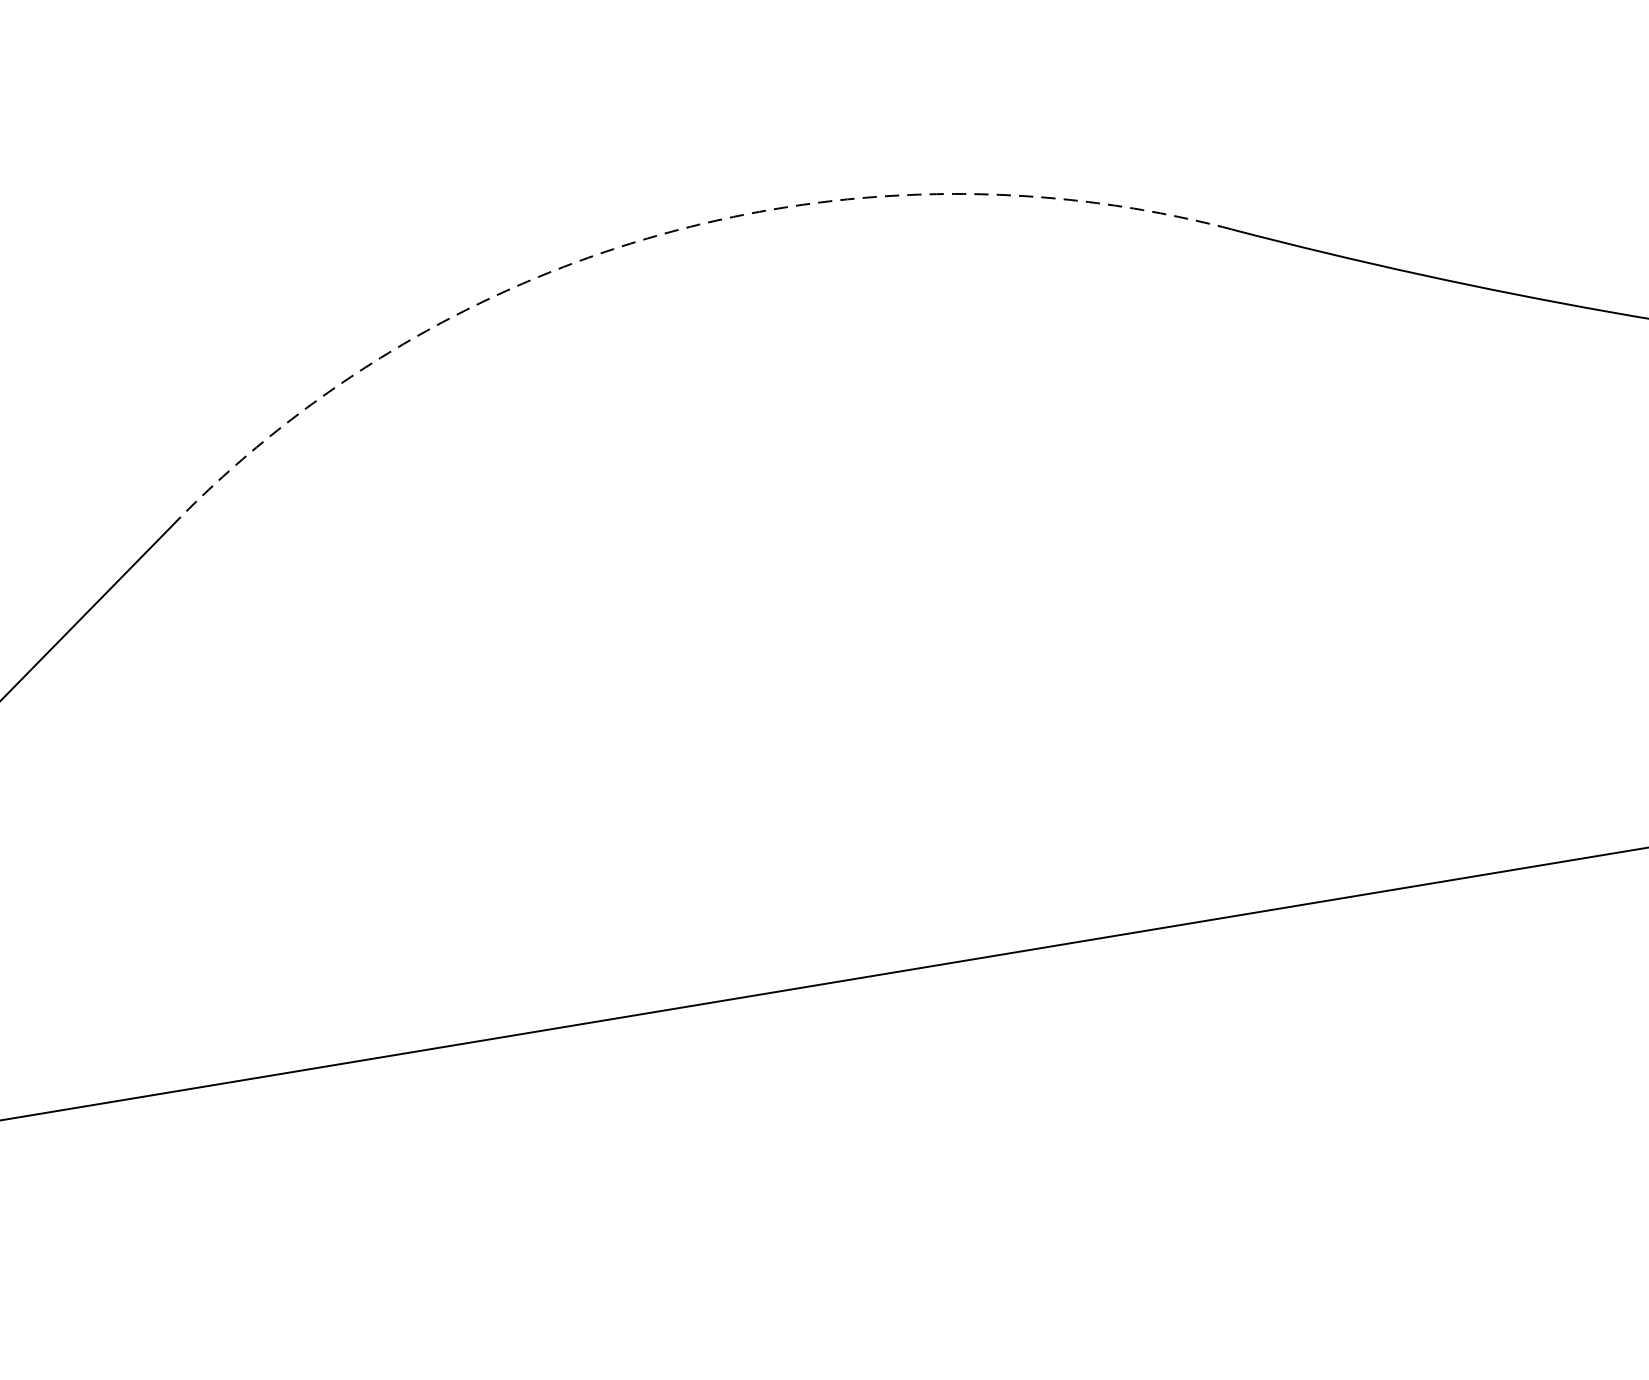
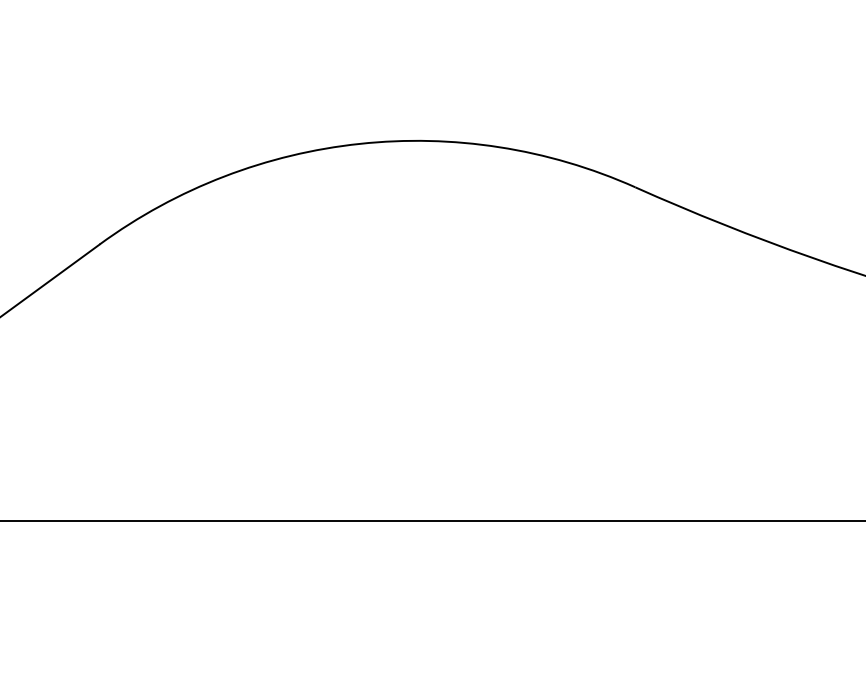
arc: (663, 233) -> (359, 143), dashed -> solid

